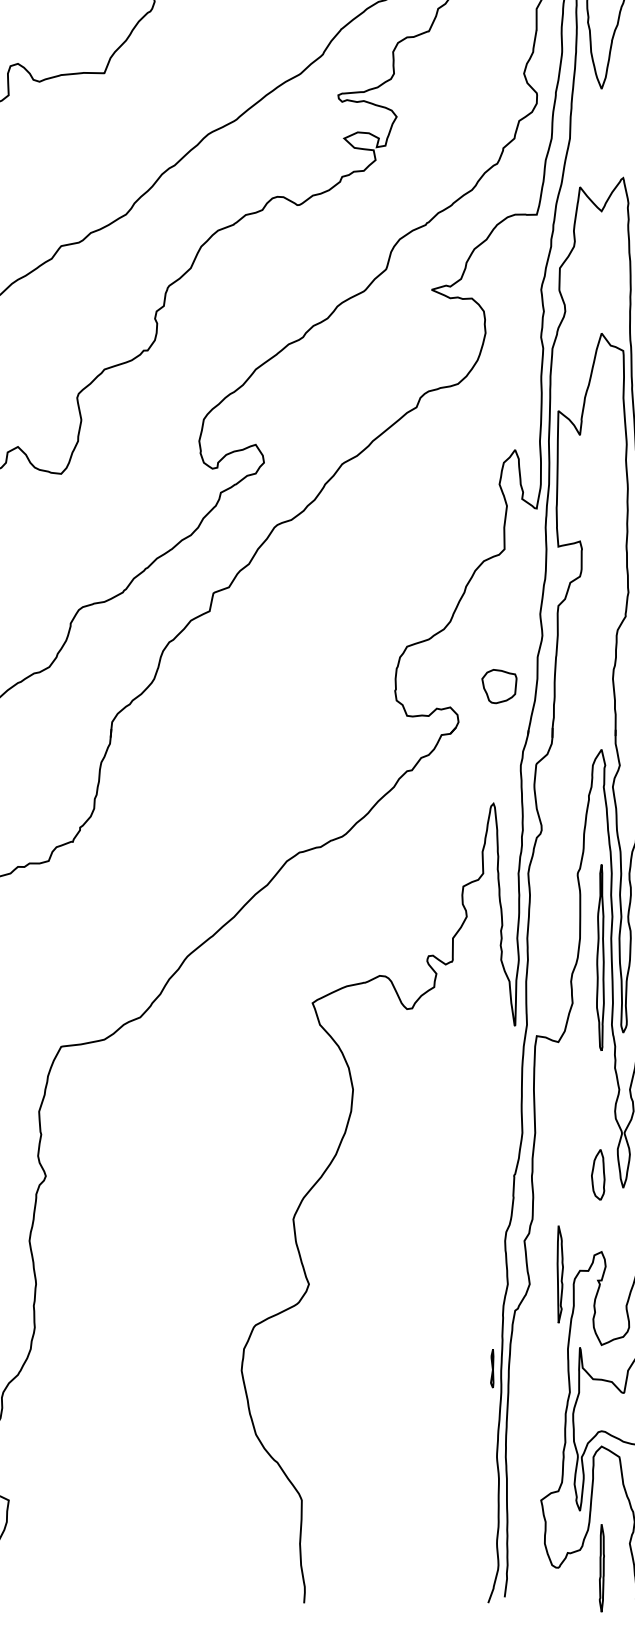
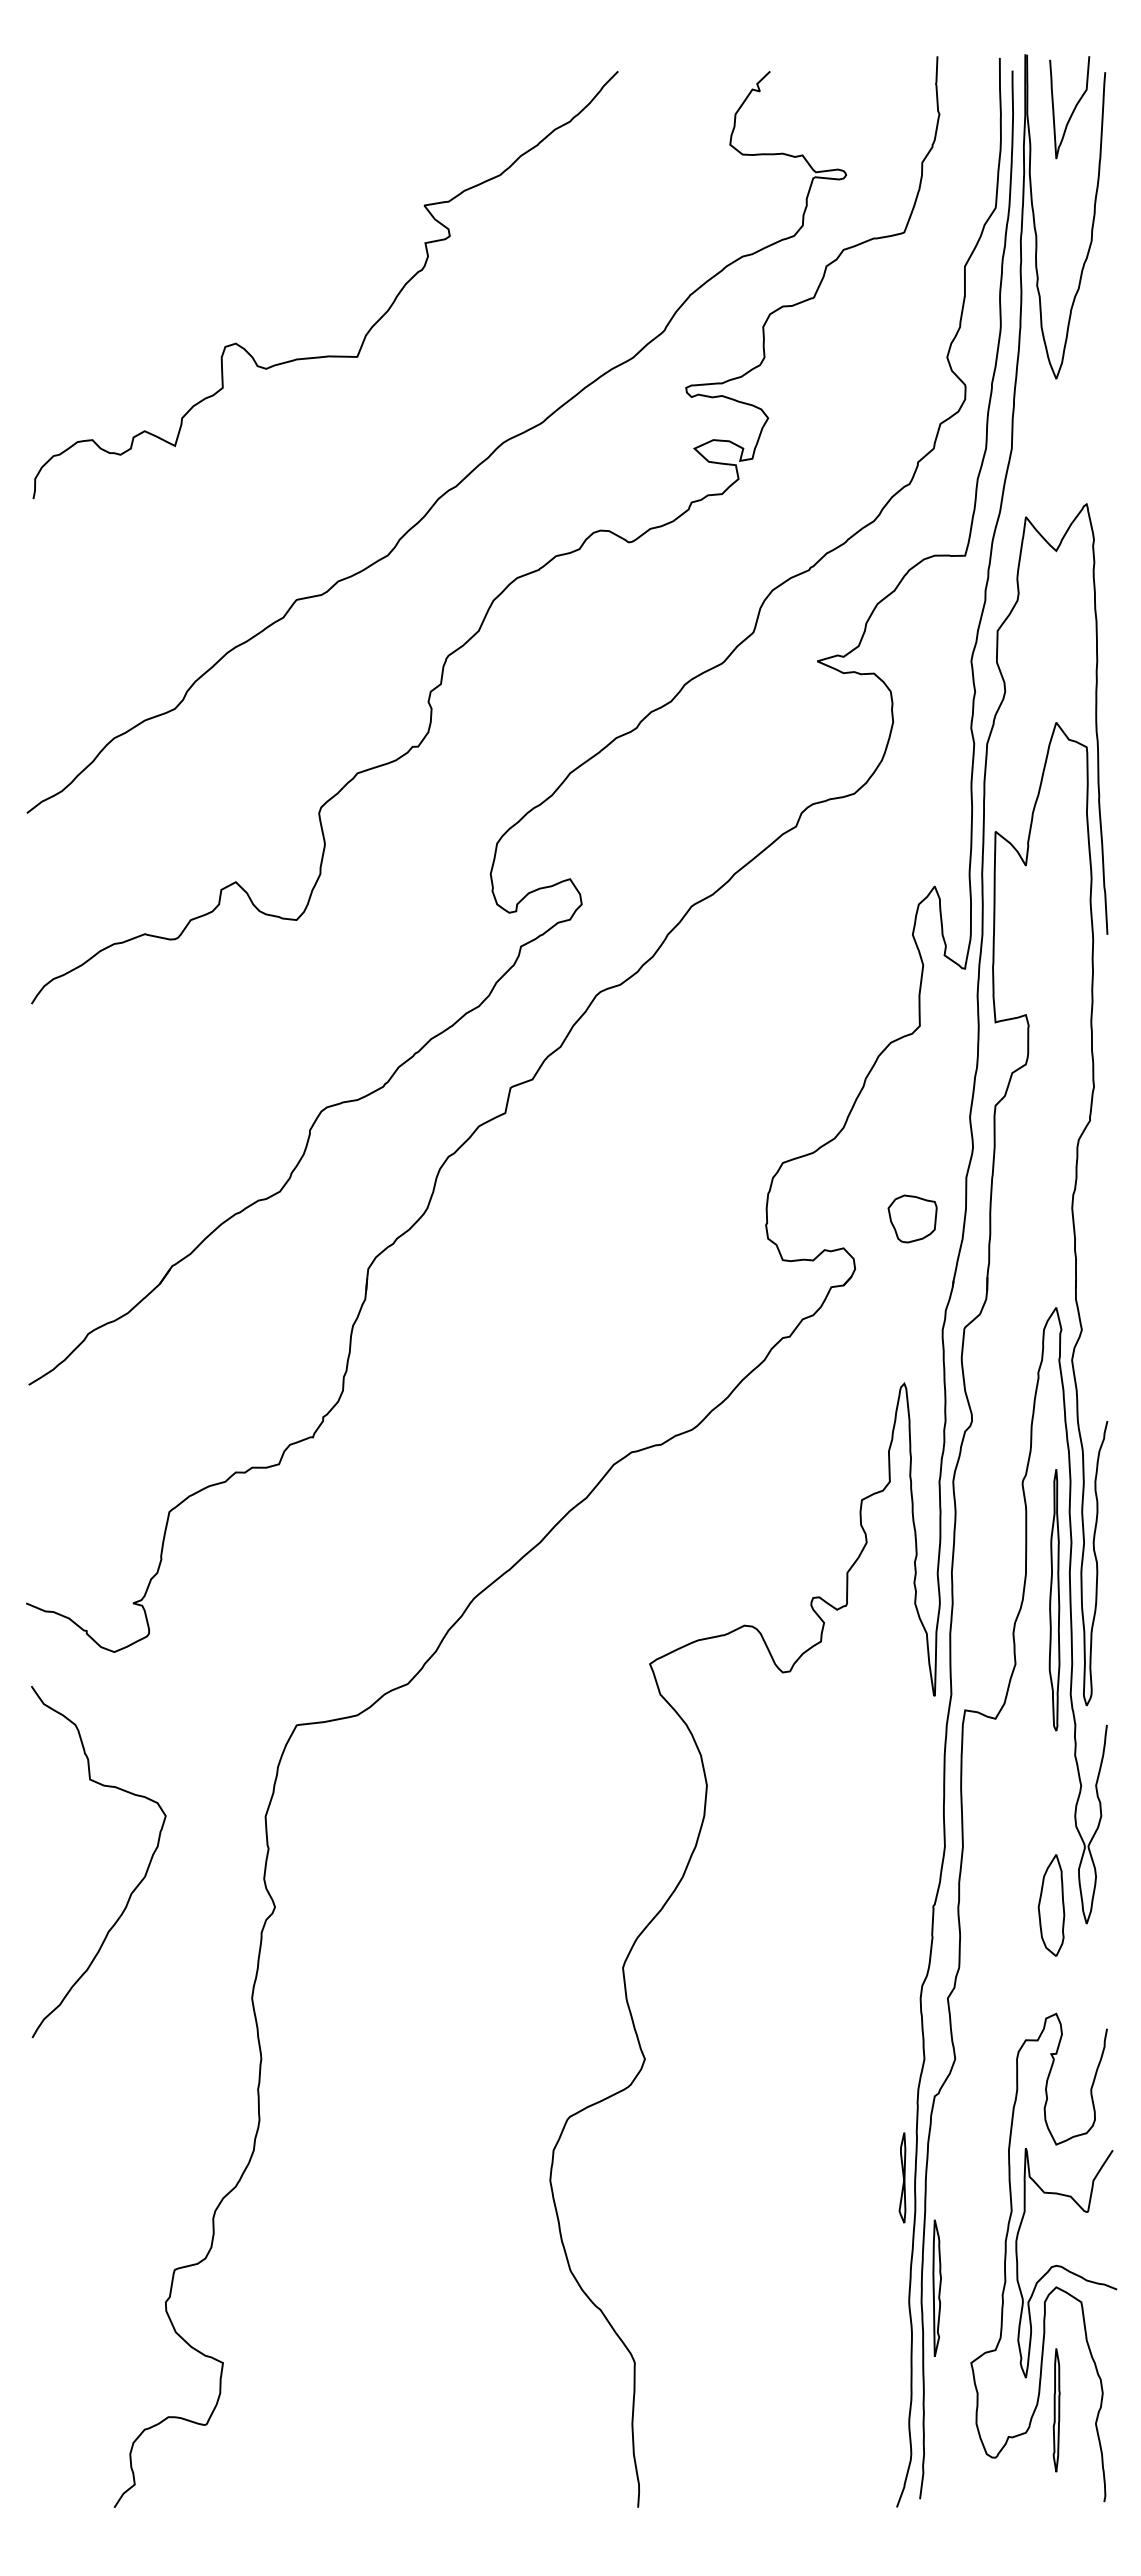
part: (598, 1174) -> (1051, 1905), size x1.43
part: (559, 1273) -> (936, 2287), moved
part: (492, 1368) -> (902, 2177), size x1.67
part: (601, 1568) -> (1056, 2410), moved

